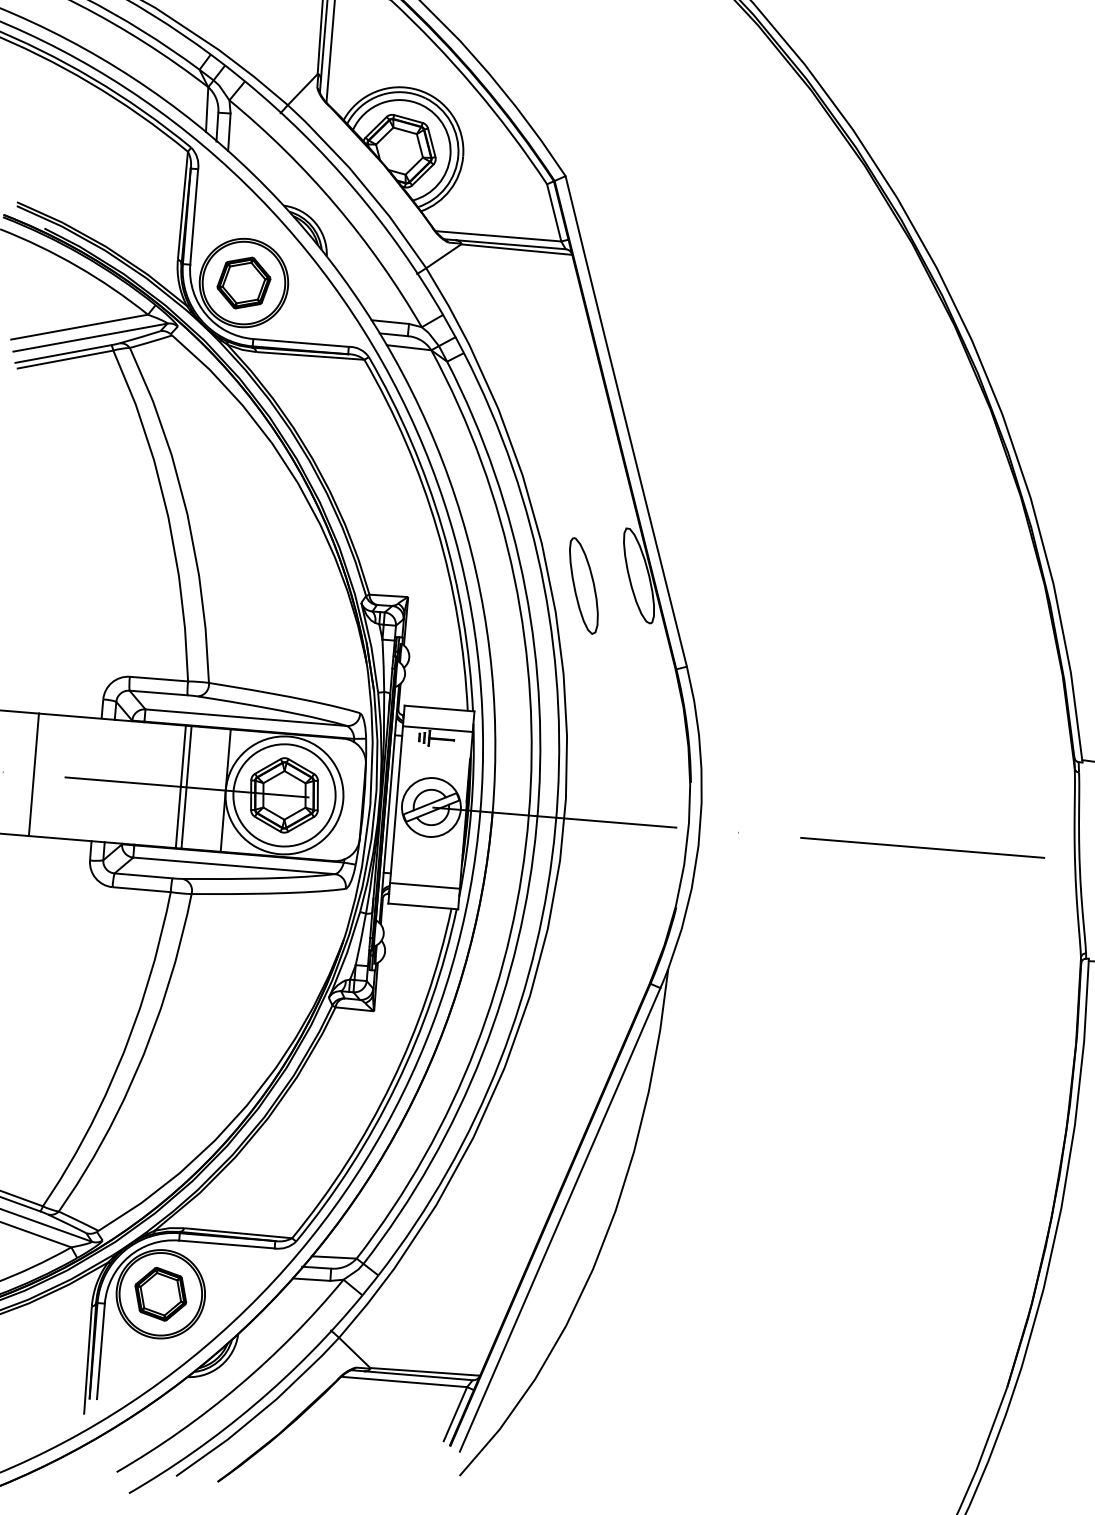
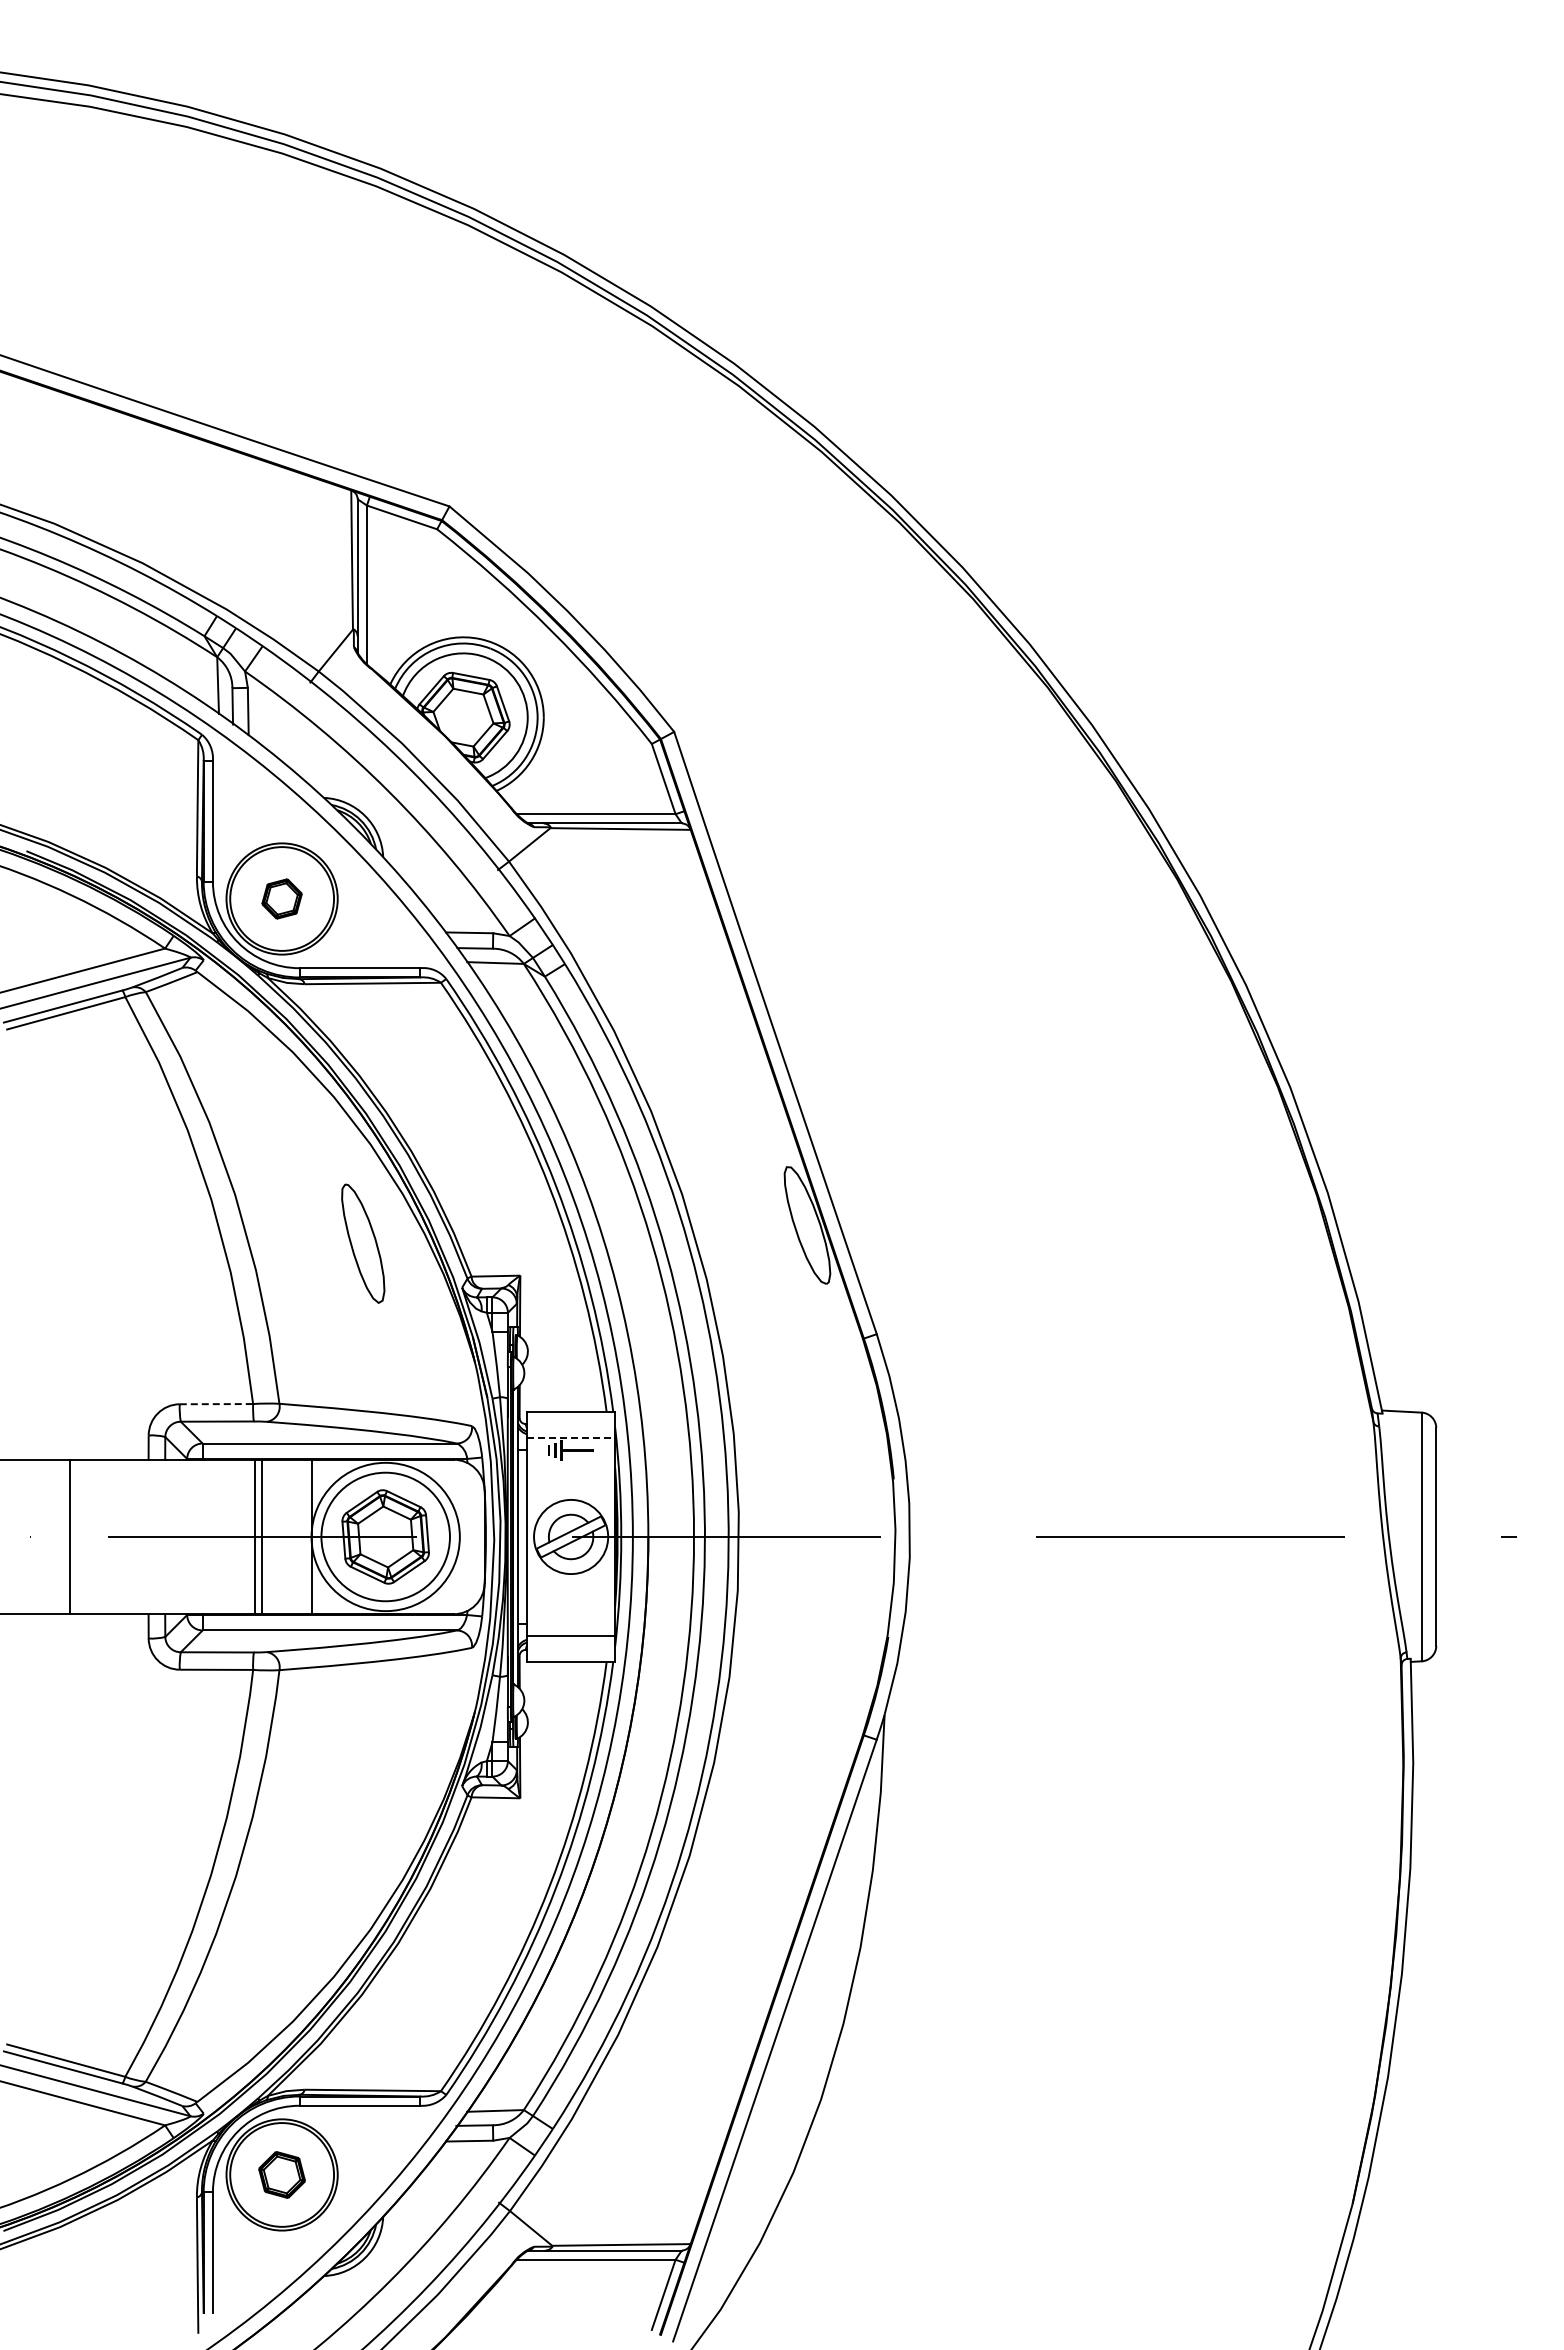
part: (243, 282) -> (281, 898), size x0.6
part: (584, 585) -> (363, 1243), moved
line: (159, 679) -> (216, 1404), solid -> dashed
line: (438, 729) -> (571, 1438), solid -> dashed
part: (160, 1293) -> (281, 2174), size x0.7

